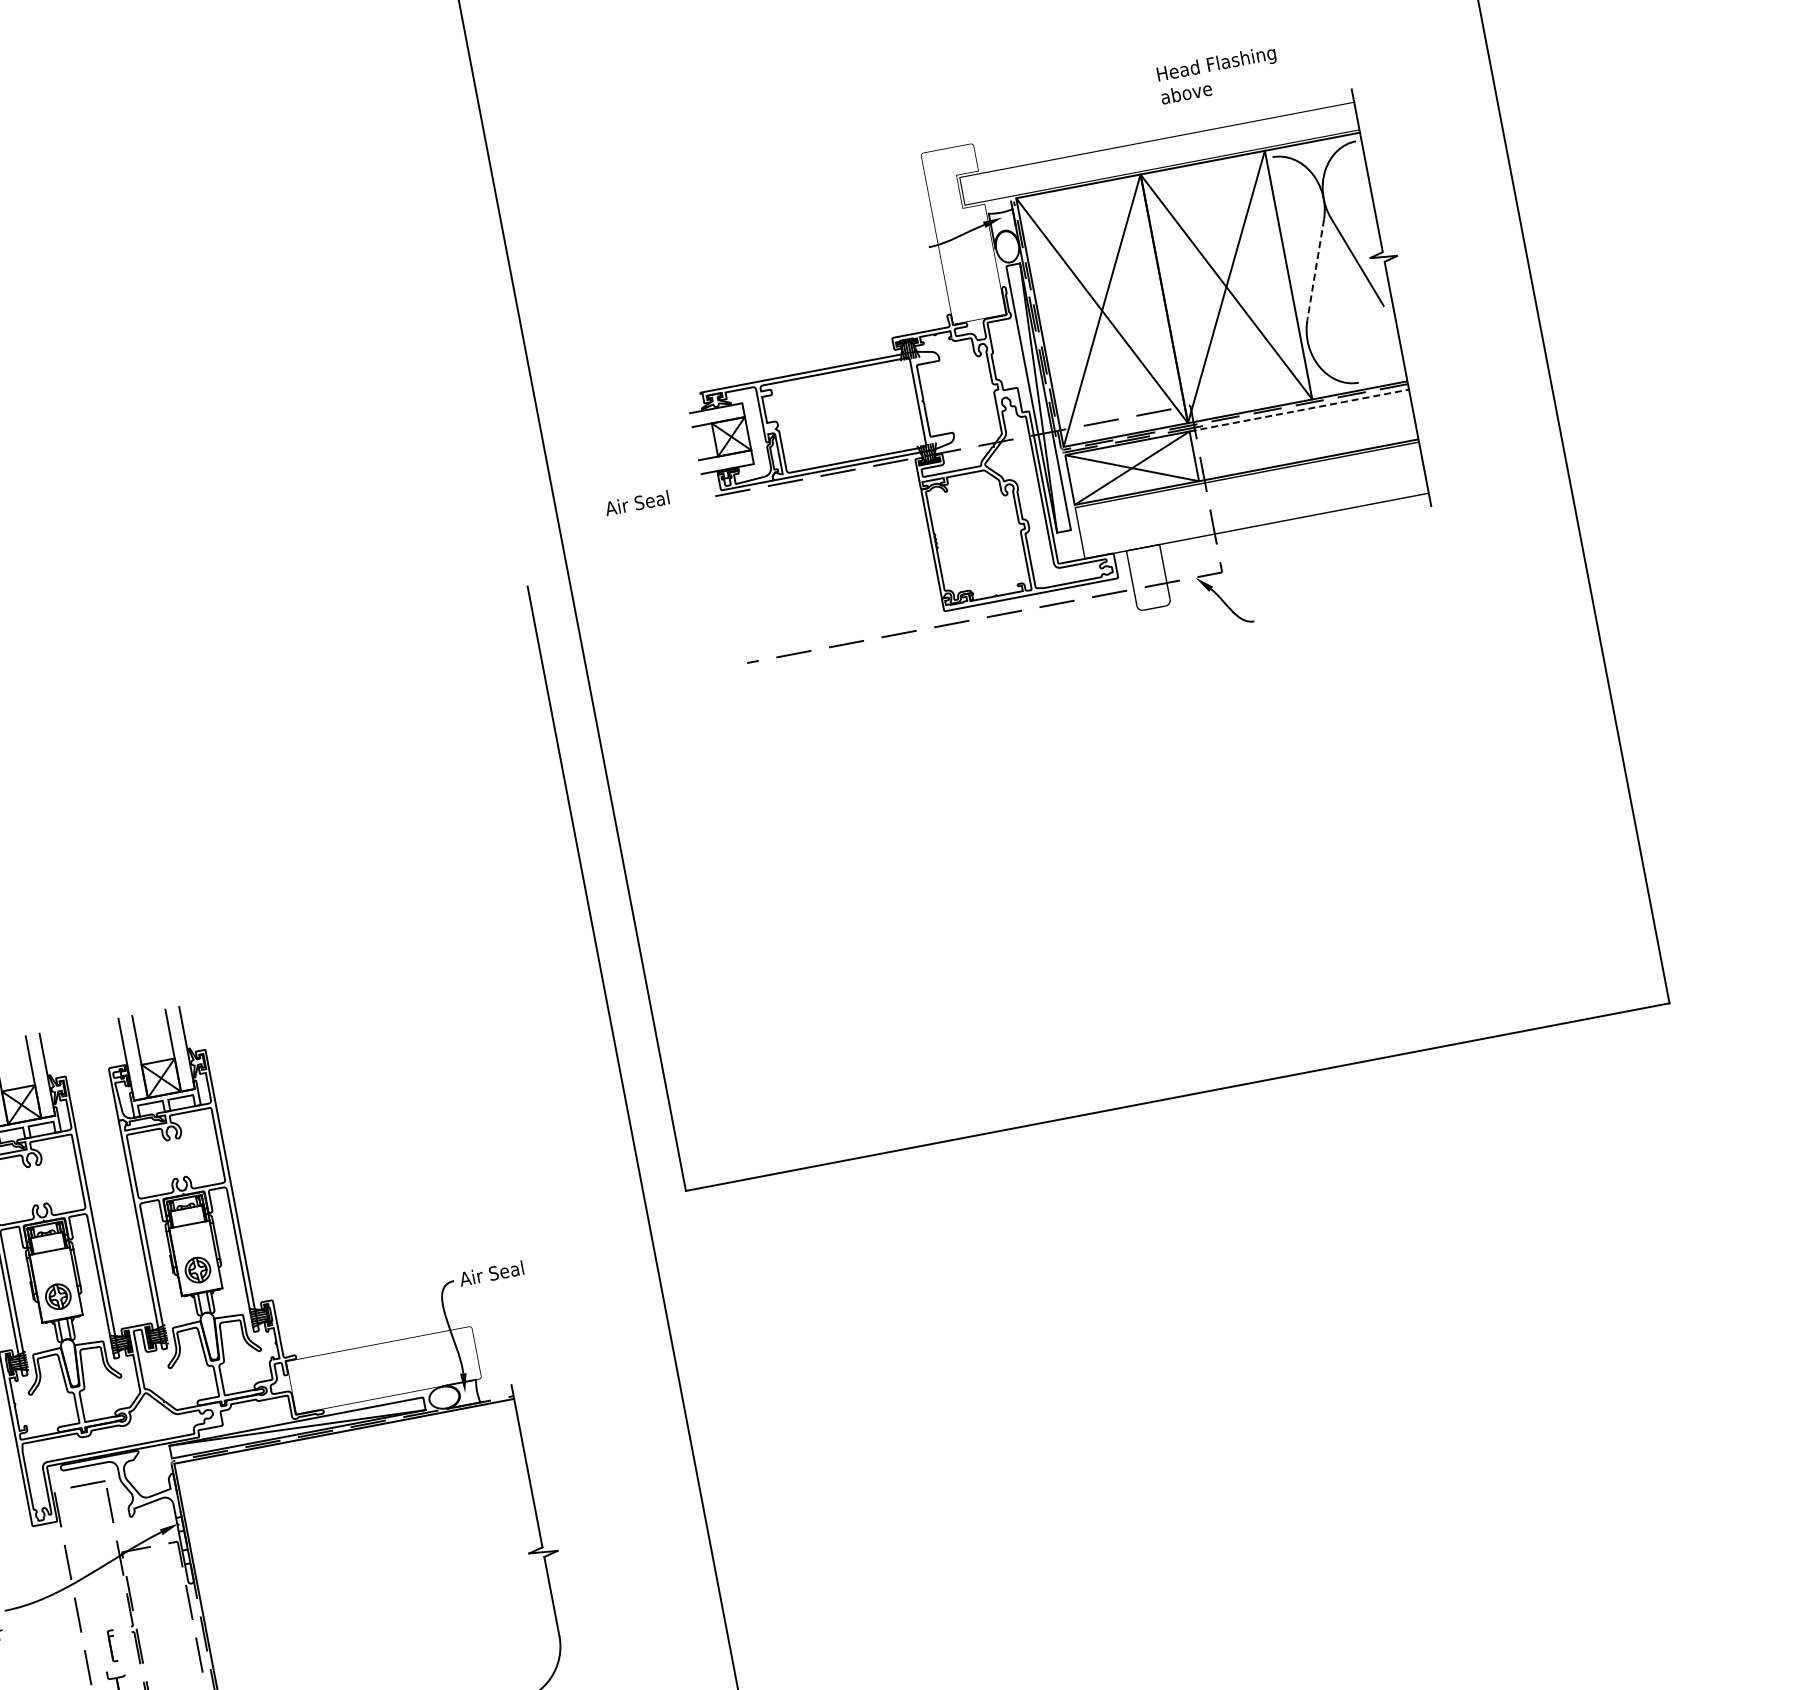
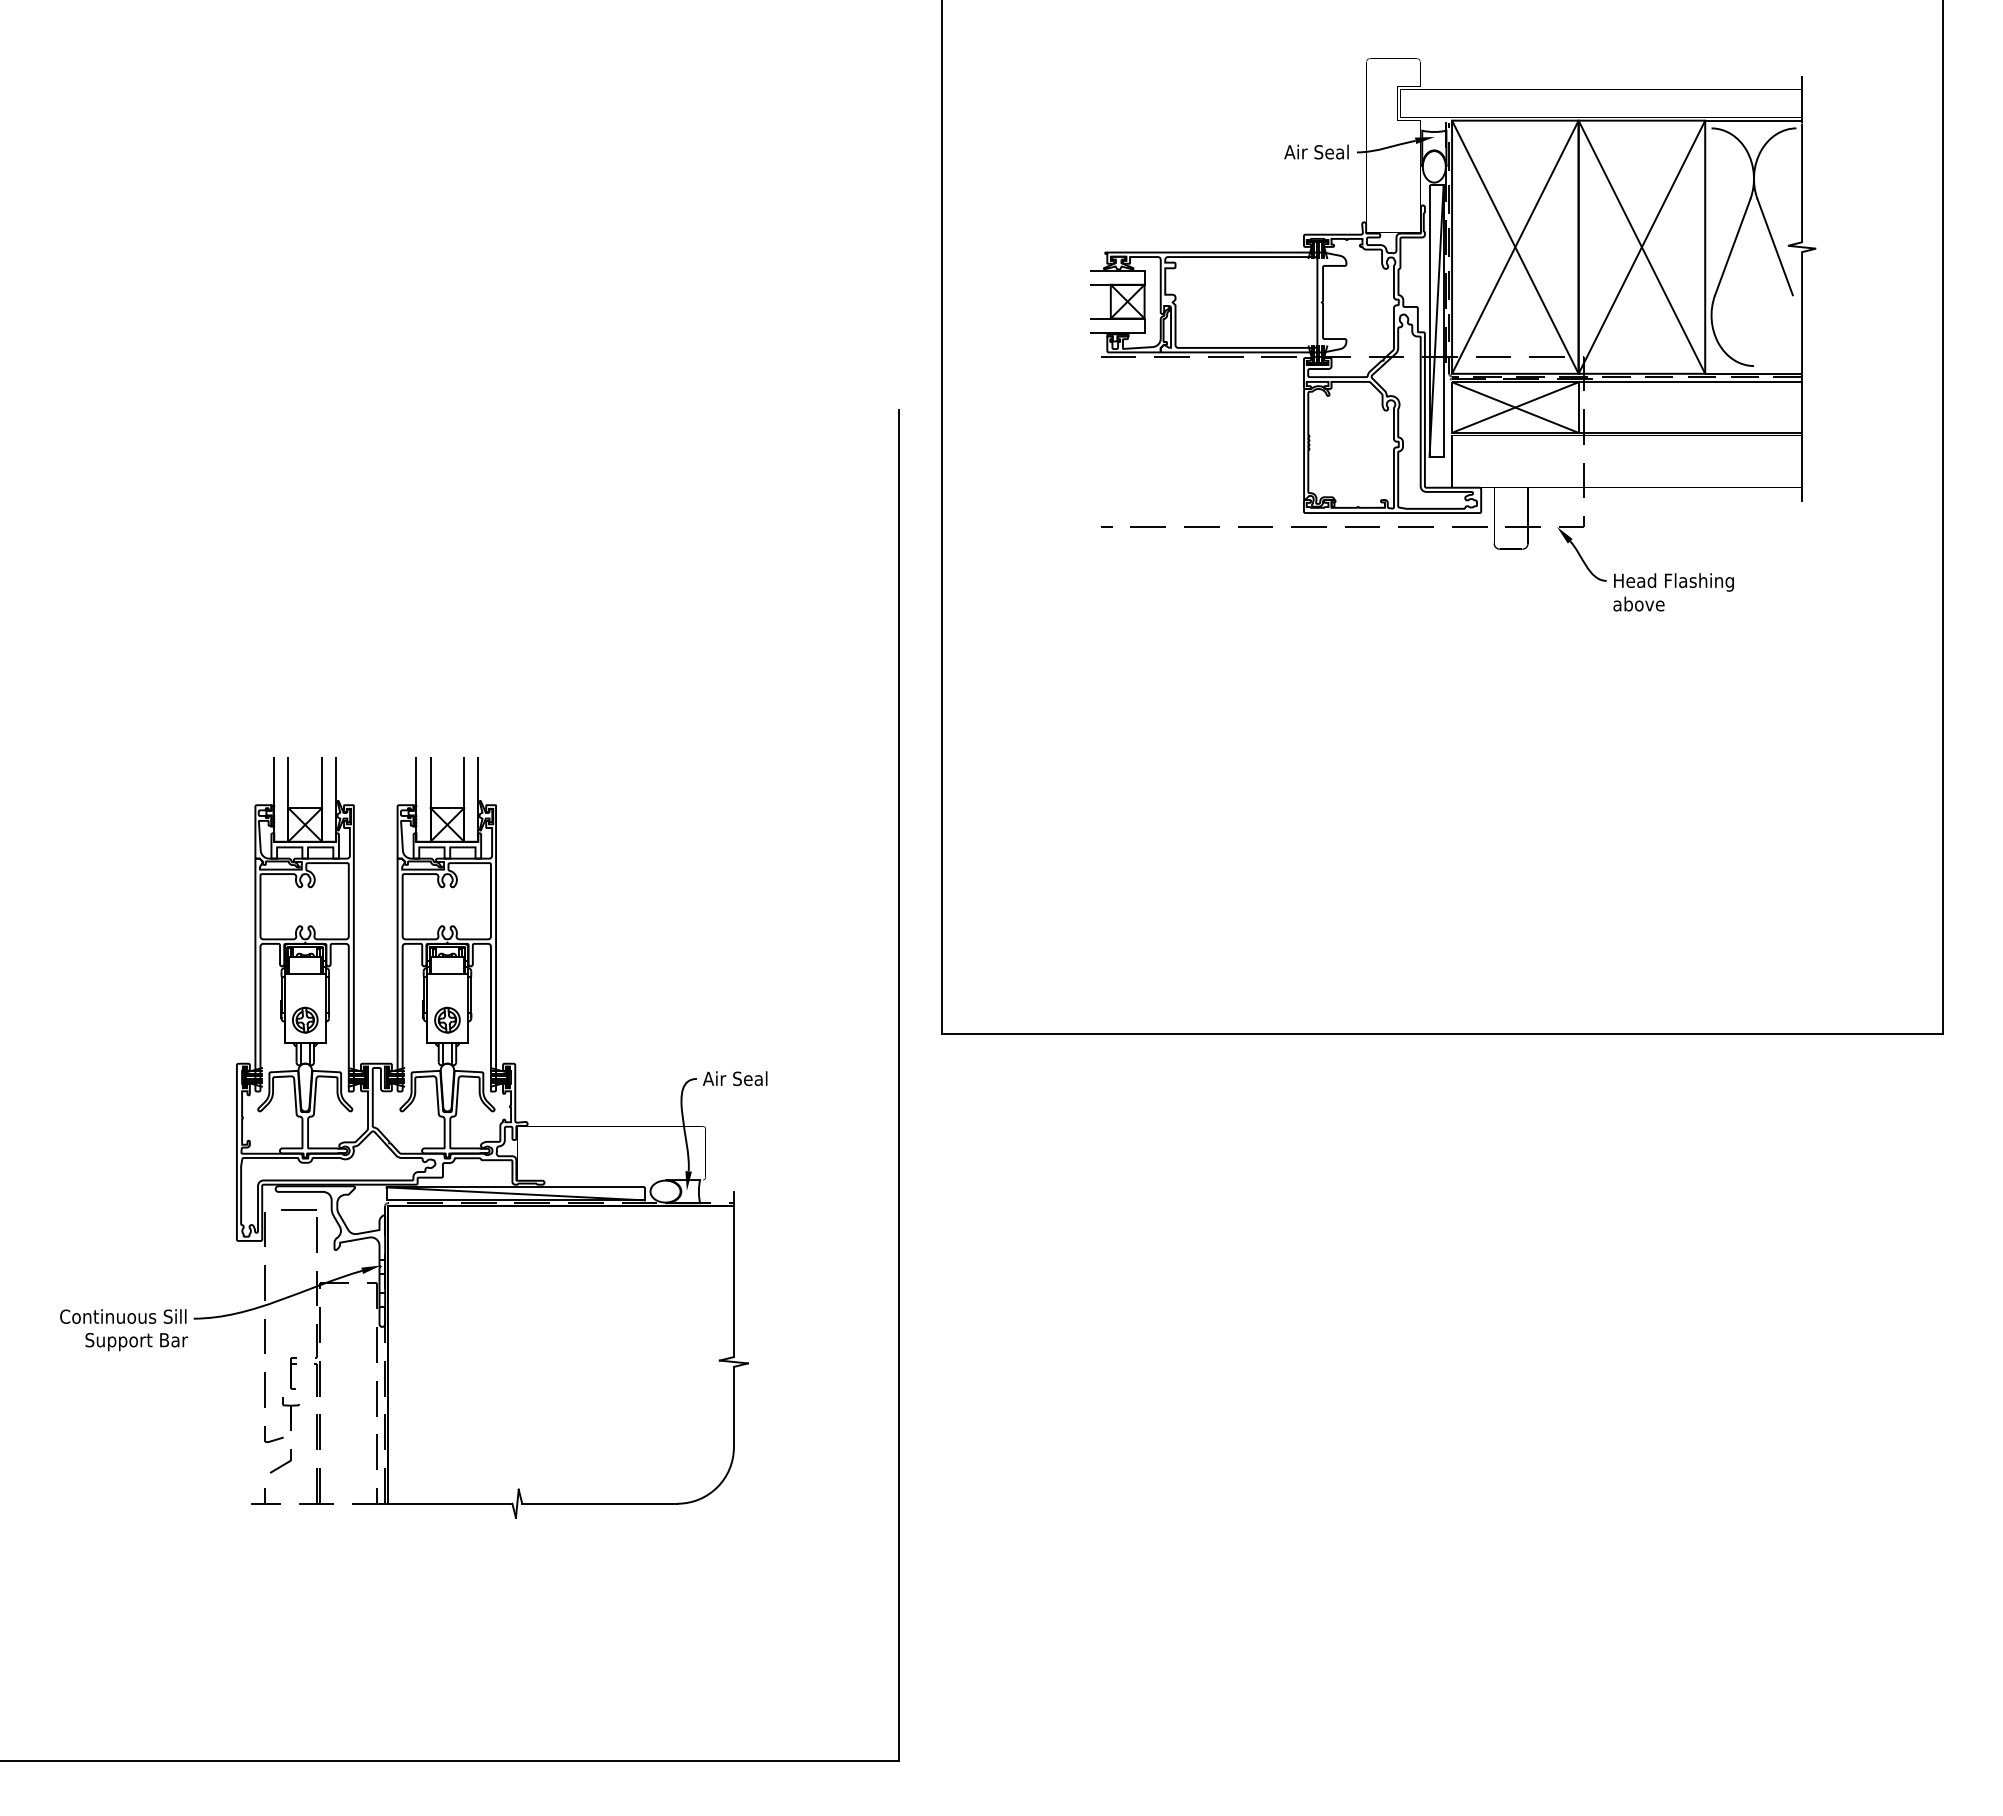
text: (1218, 75) -> (1673, 592), moved
line: (1315, 270) -> (1732, 247), dashed -> solid
line: (1299, 410) -> (1690, 382), dashed -> solid
text: (636, 502) -> (1316, 151), moved

